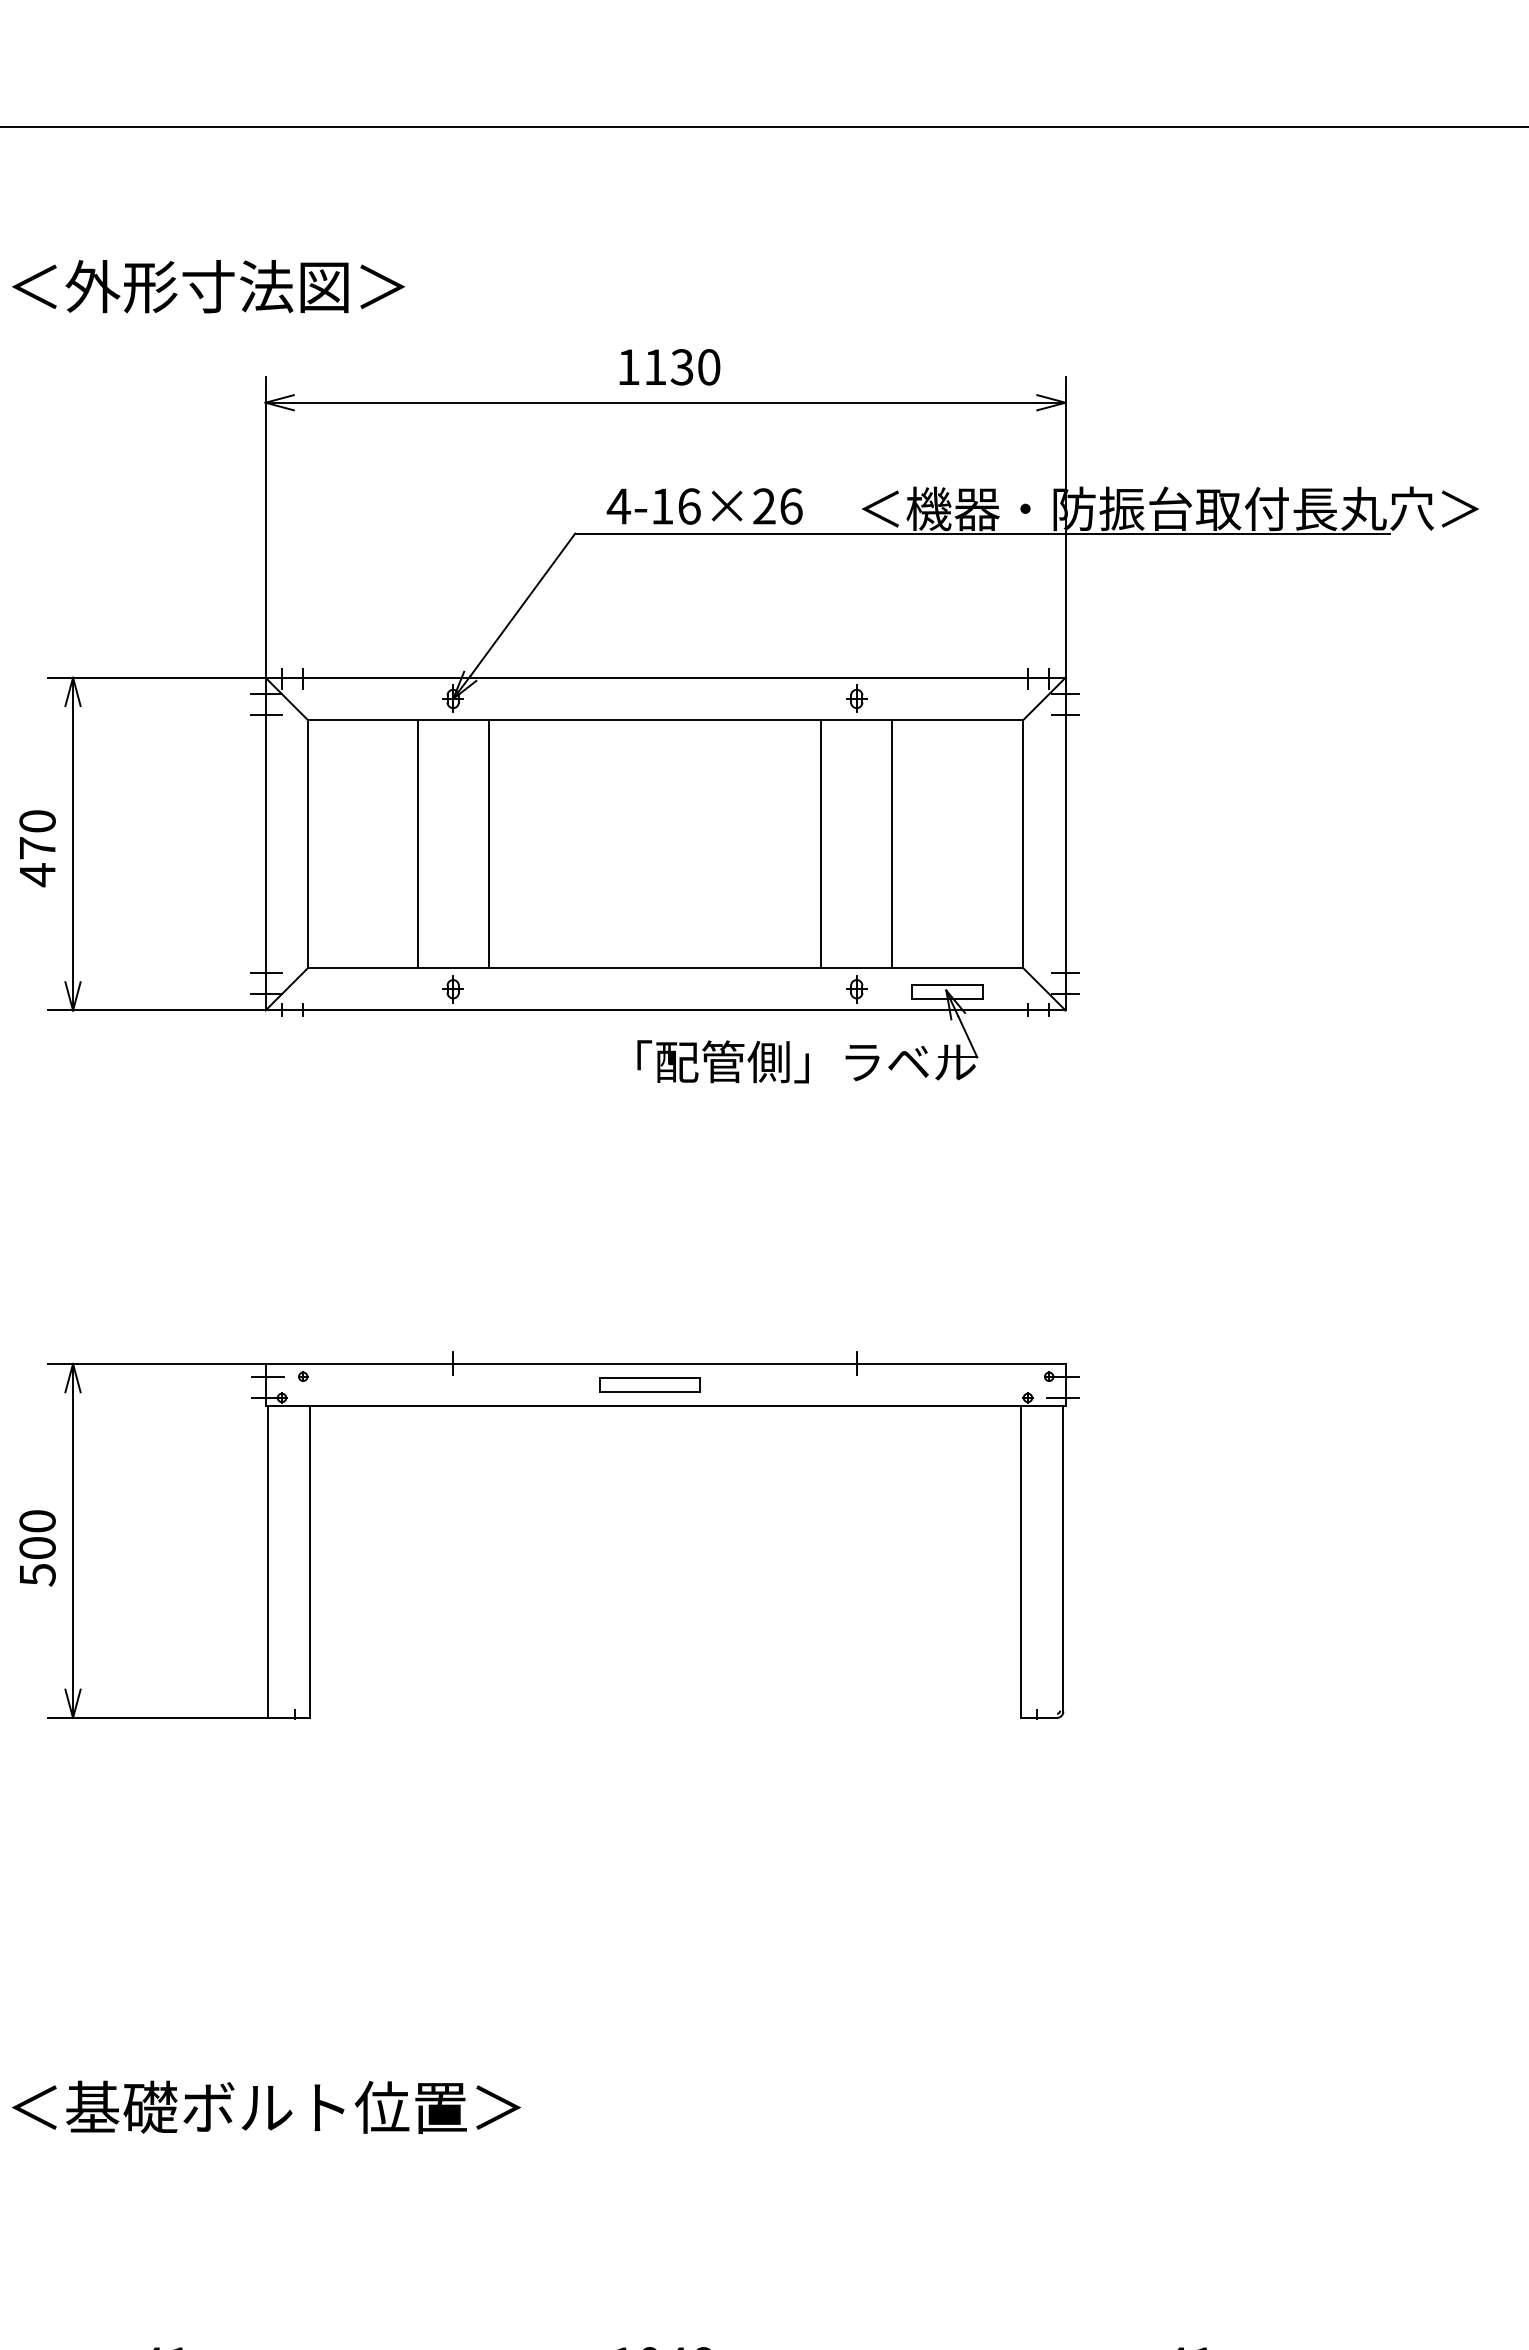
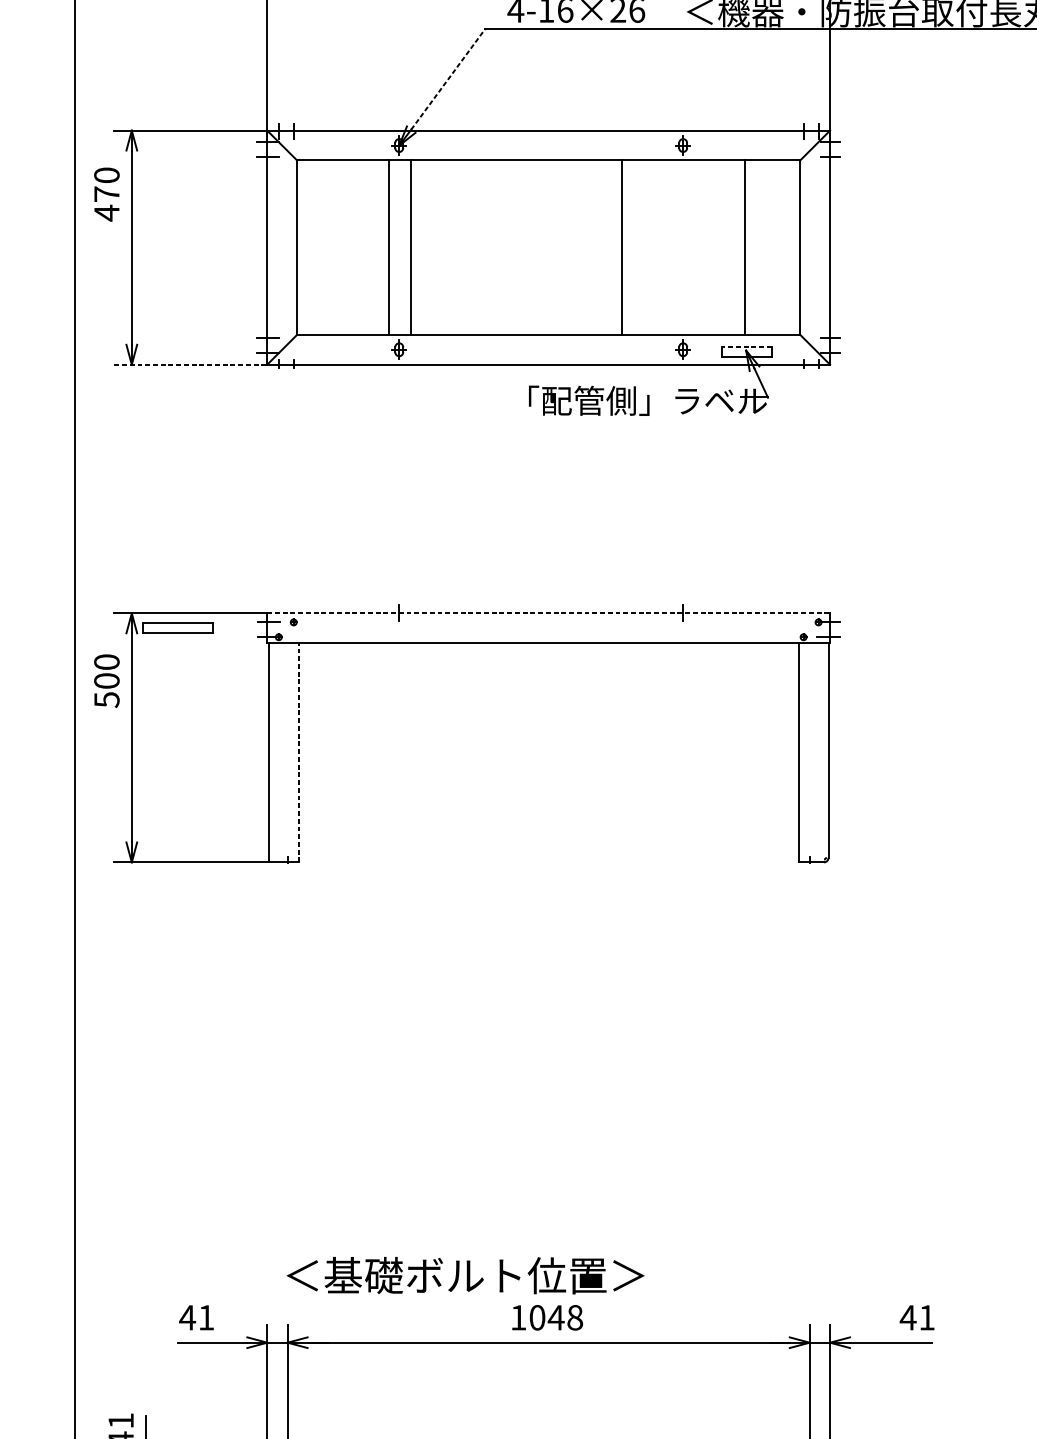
line: (522, 604) -> (448, 79), solid -> dashed
line: (417, 844) -> (410, 247), moved
line: (488, 844) -> (388, 247), moved
line: (821, 844) -> (622, 247), moved
line: (892, 844) -> (745, 247), moved
text: (37, 848) -> (106, 194), moved
line: (946, 984) -> (746, 346), solid -> dashed
line: (155, 1010) -> (189, 364), solid -> dashed
line: (666, 1363) -> (549, 613), solid -> dashed
part: (649, 1384) -> (177, 627), moved
text: (37, 1548) -> (106, 681), moved
line: (310, 1562) -> (298, 753), solid -> dashed
text: (266, 2106) -> (465, 1275), moved

